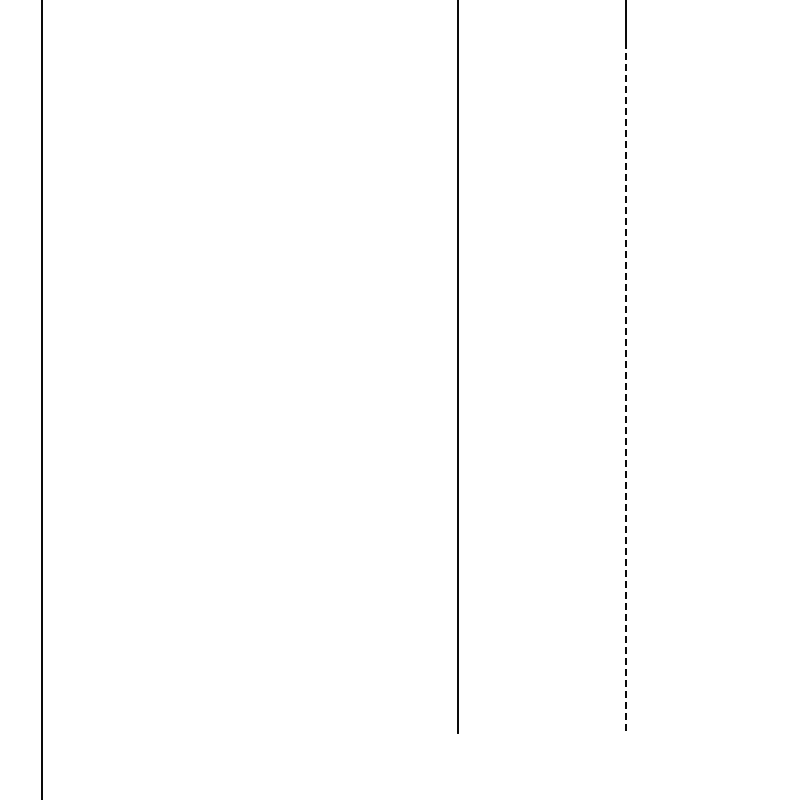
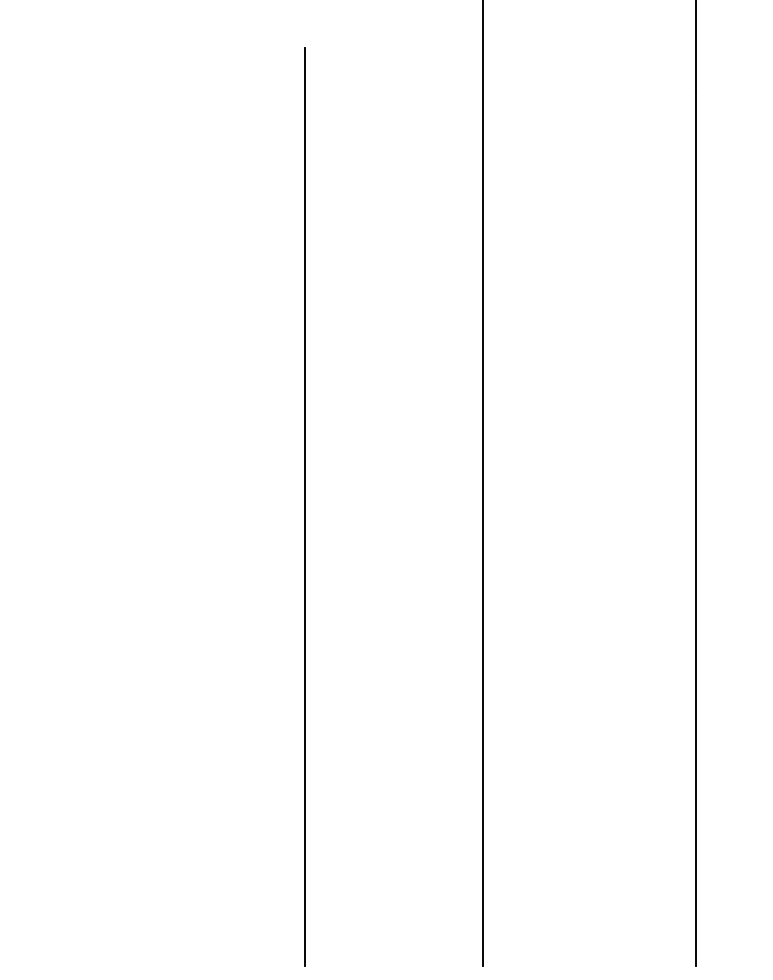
line: (317, 369) -> (304, 506), added
line: (626, 387) -> (695, 529), dashed -> solid

